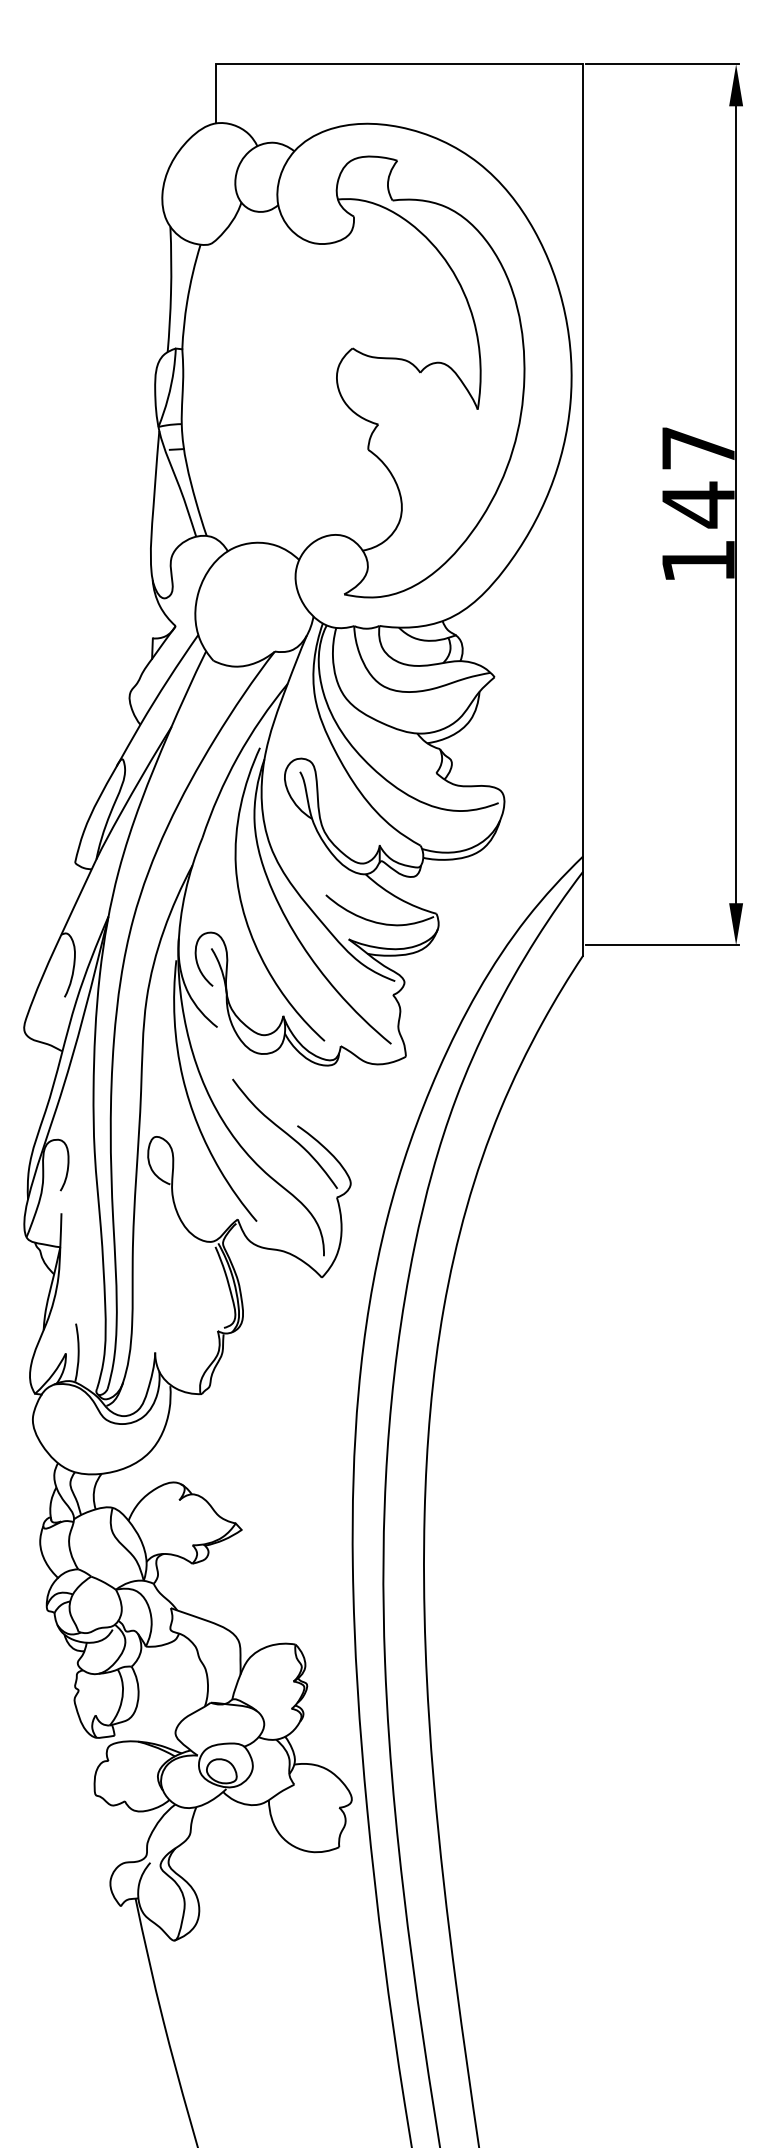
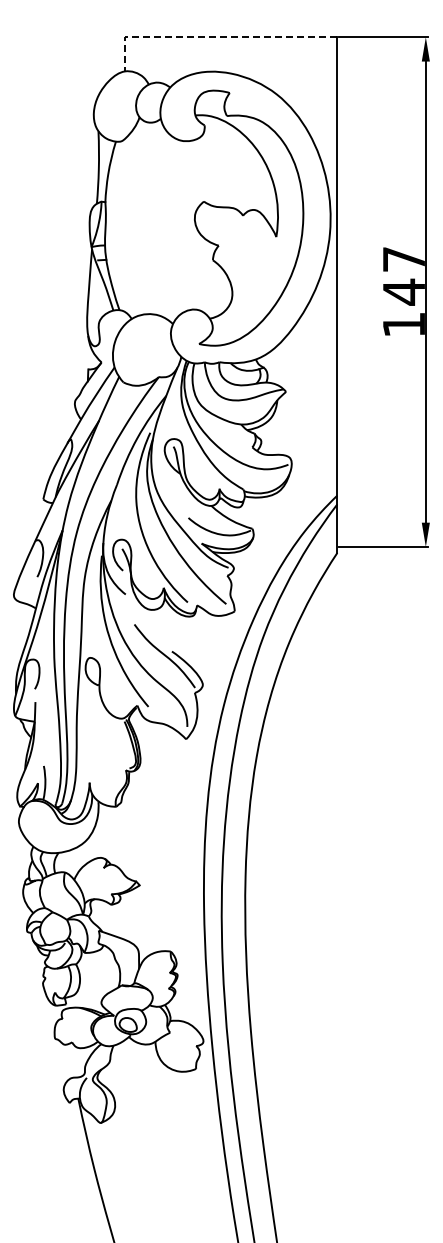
line: (367, 64) -> (212, 37), solid -> dashed

